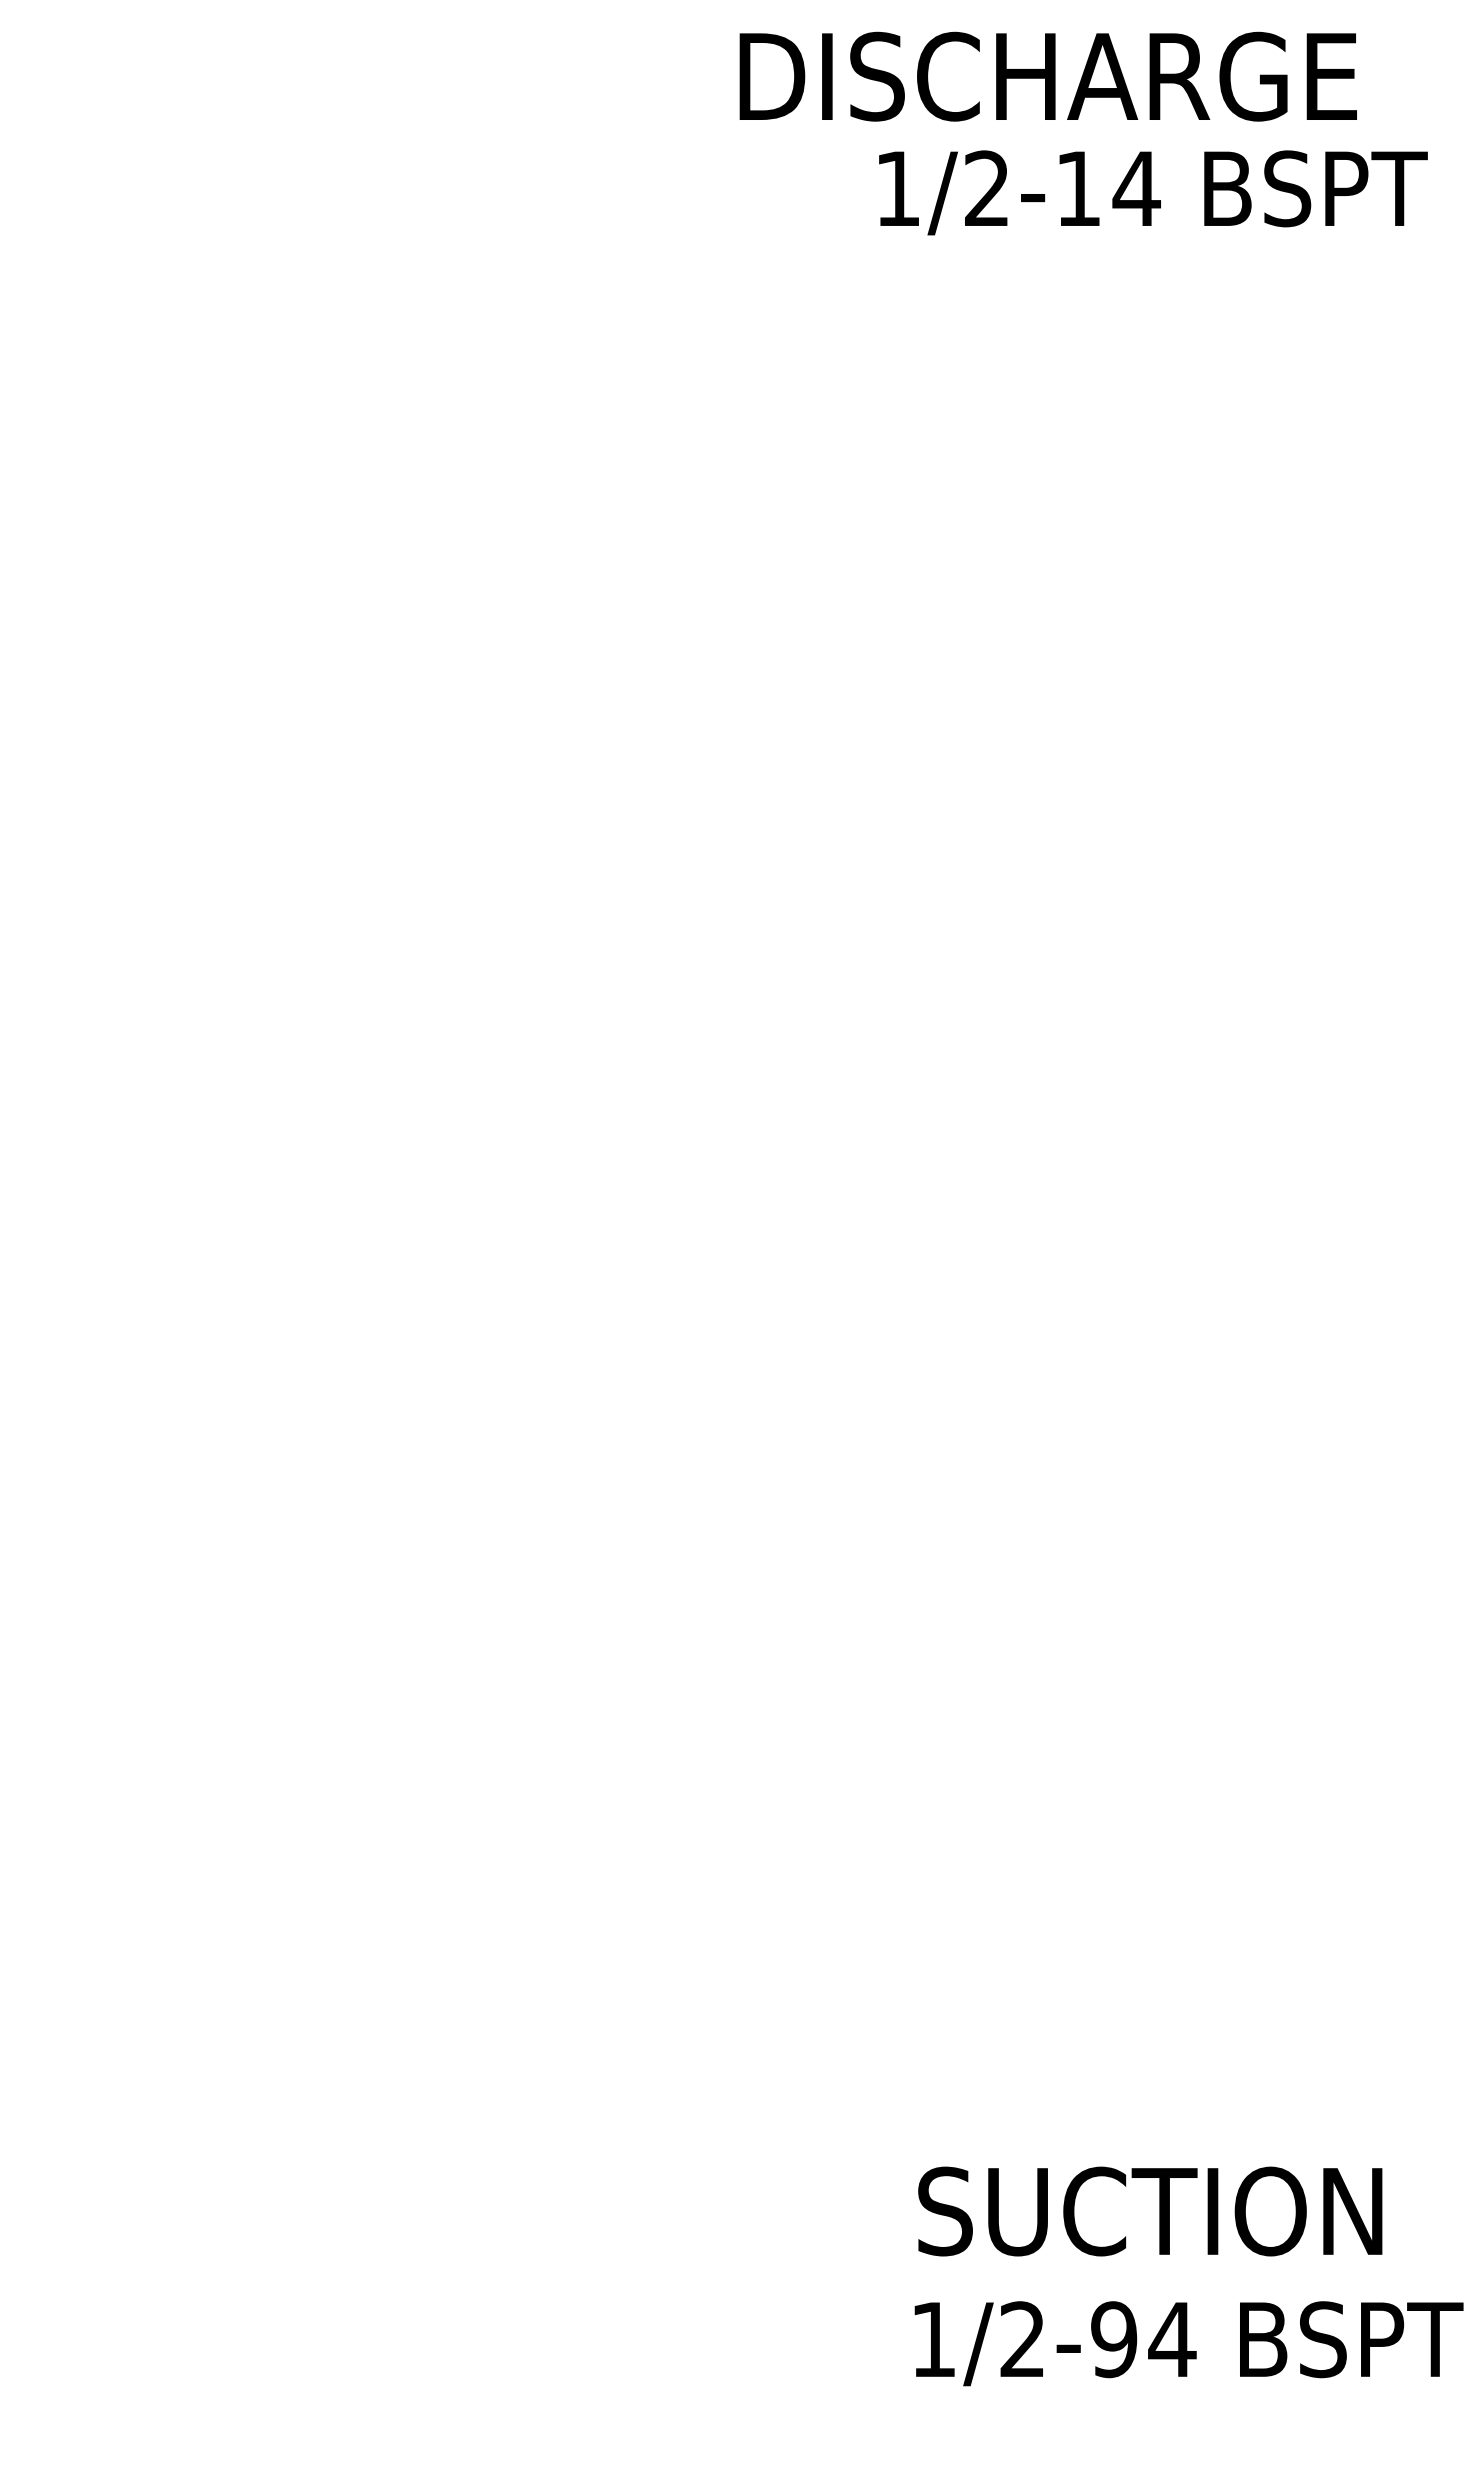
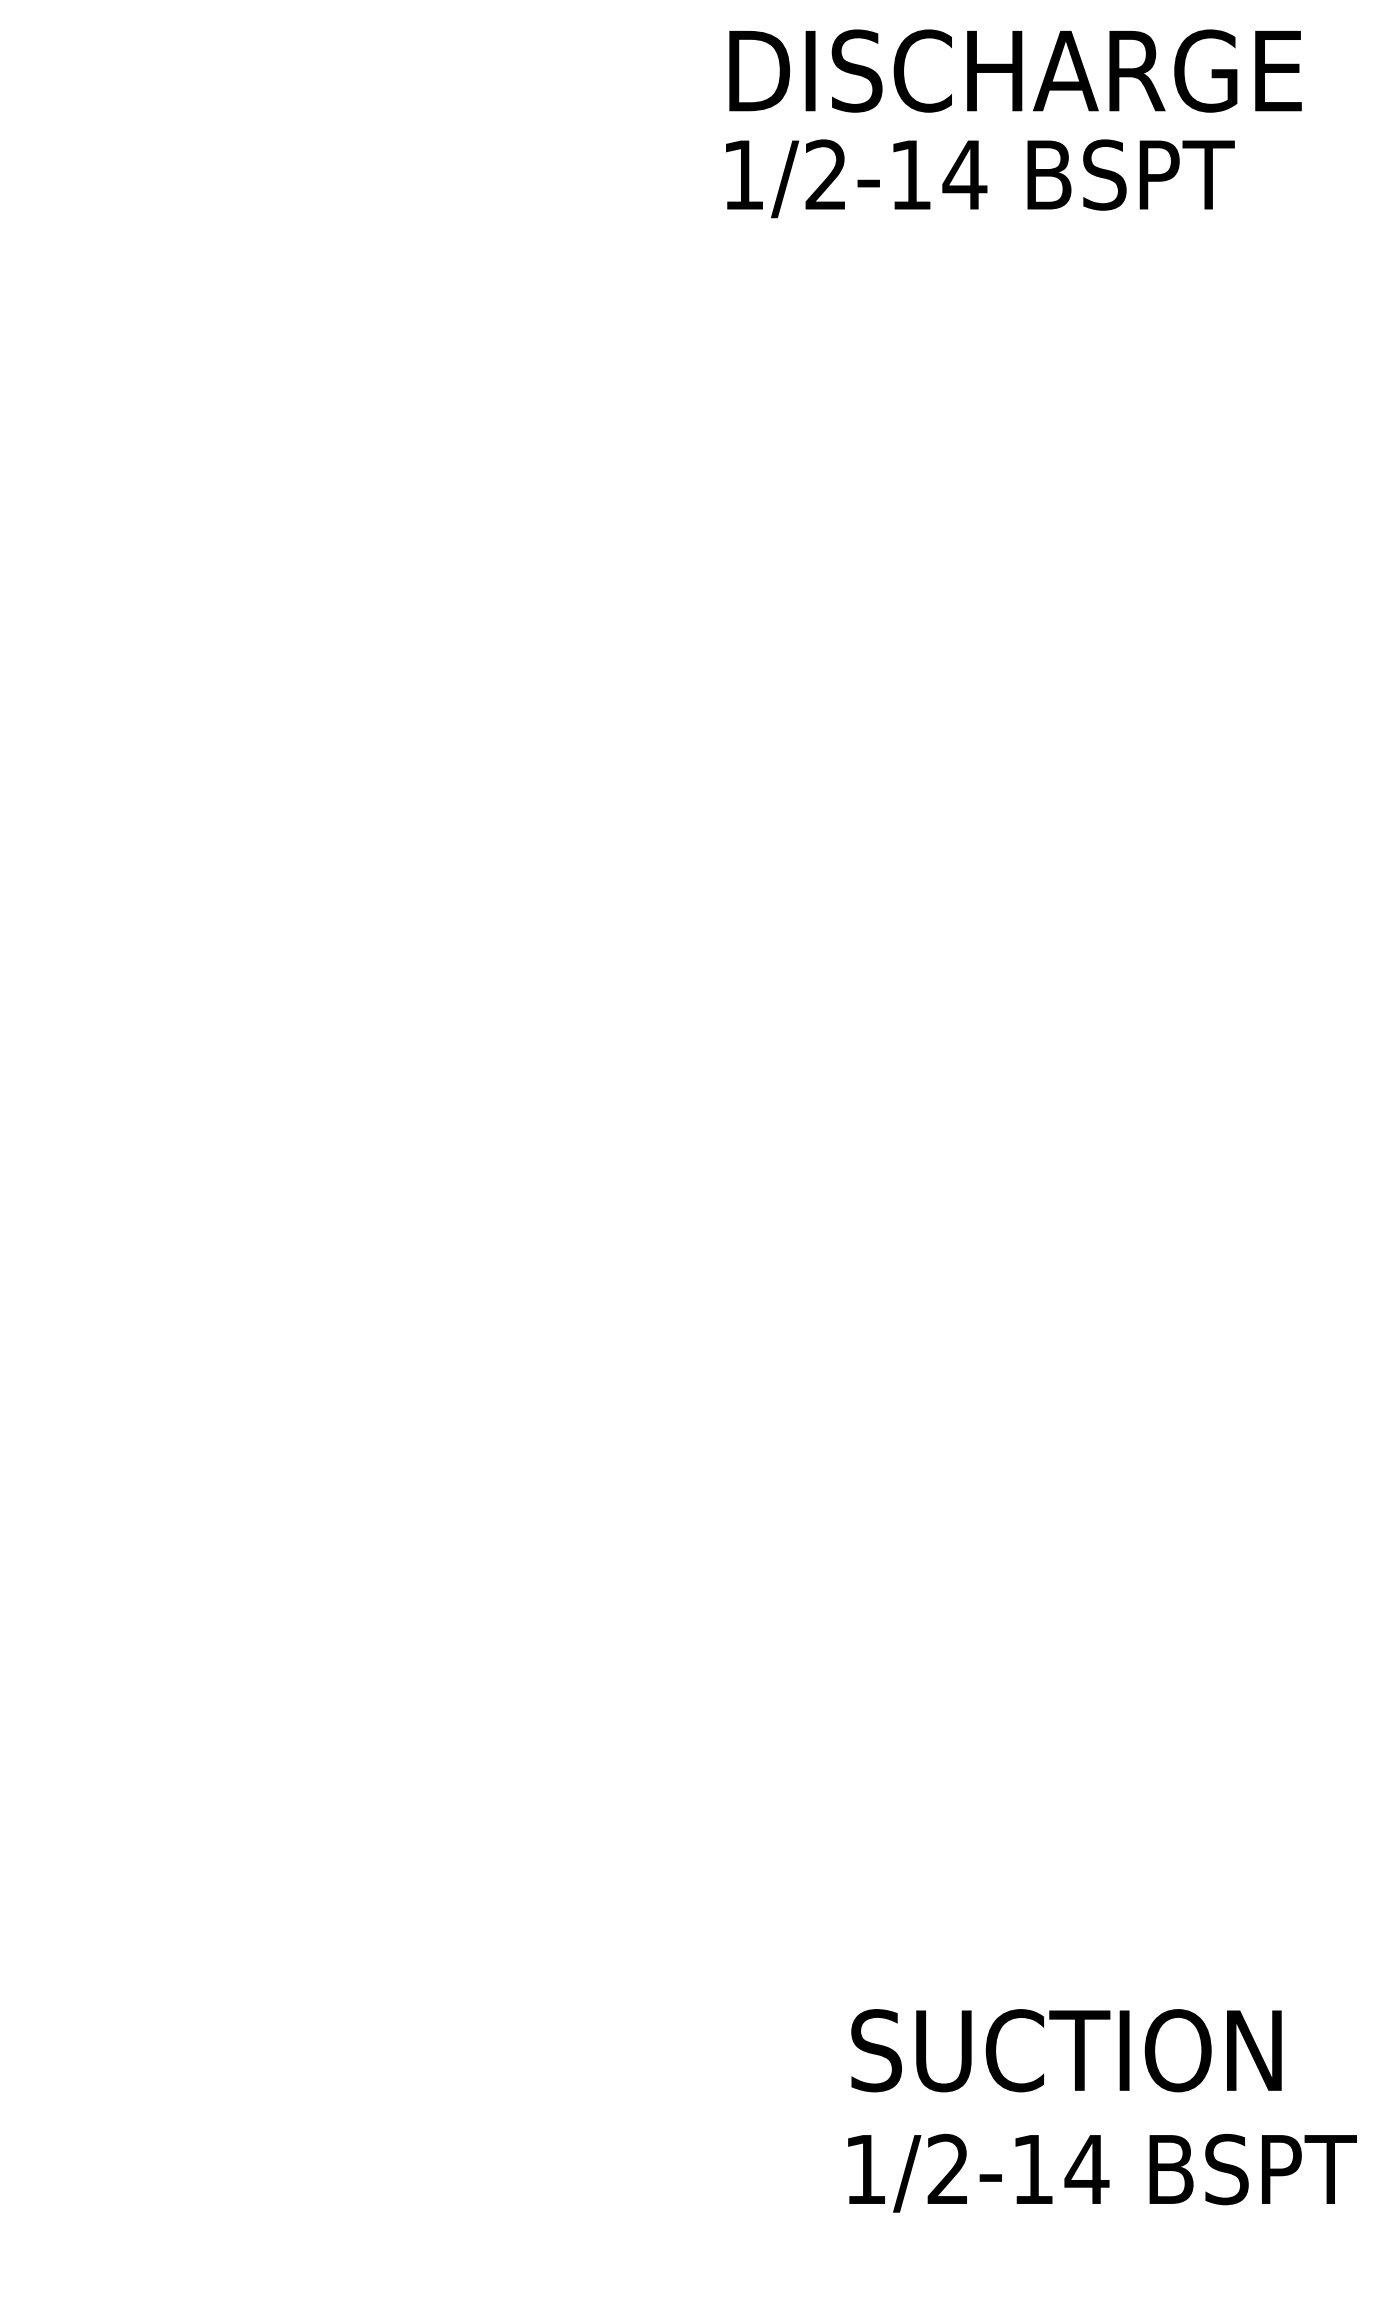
text: (1047, 76) -> (1014, 70), moved
text: (1153, 192) -> (980, 178), moved
text: (1114, 2339) -> (1033, 2169), 1/2-94 -> 1/2-14

